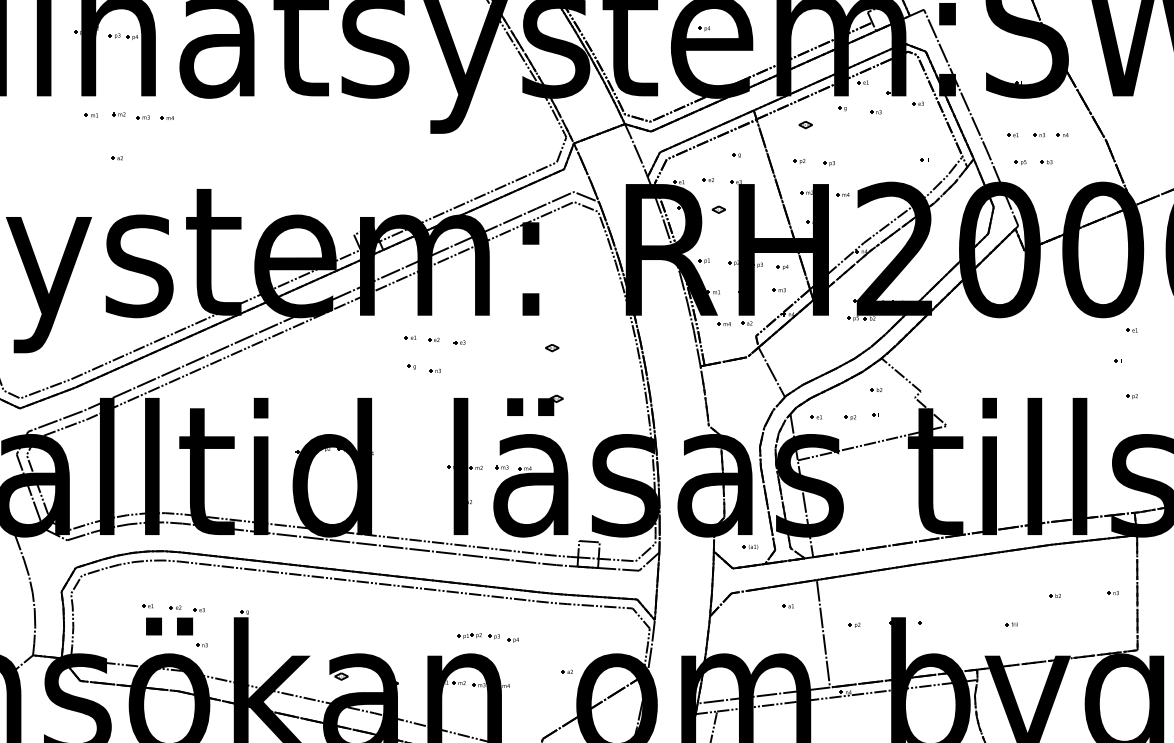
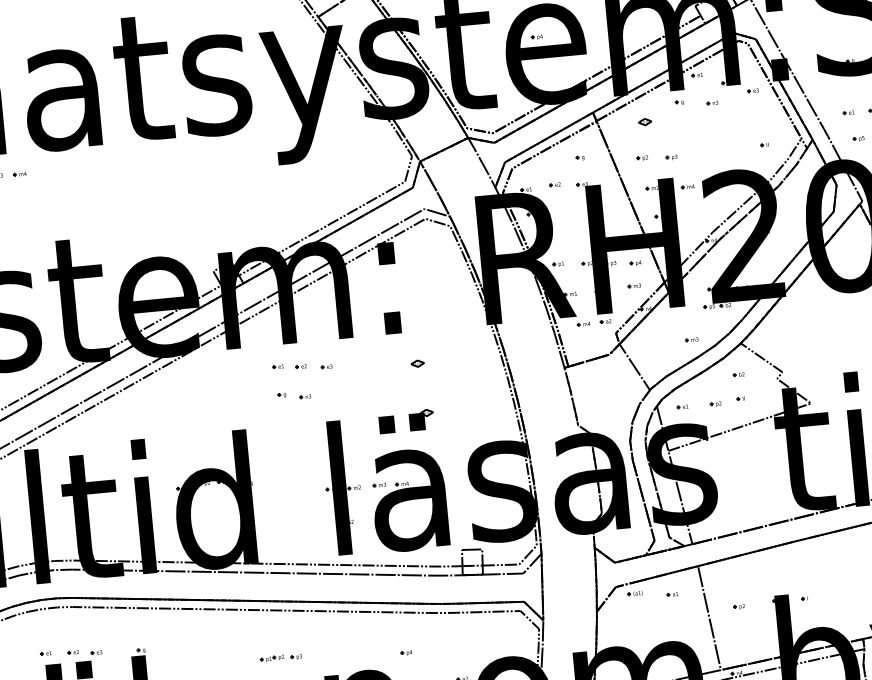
part: (718, 209) -> (567, 212), removed
part: (831, 350) -> (691, 340), added
part: (750, 546) -> (635, 593), moved
part: (478, 636) -> (281, 658), moved

